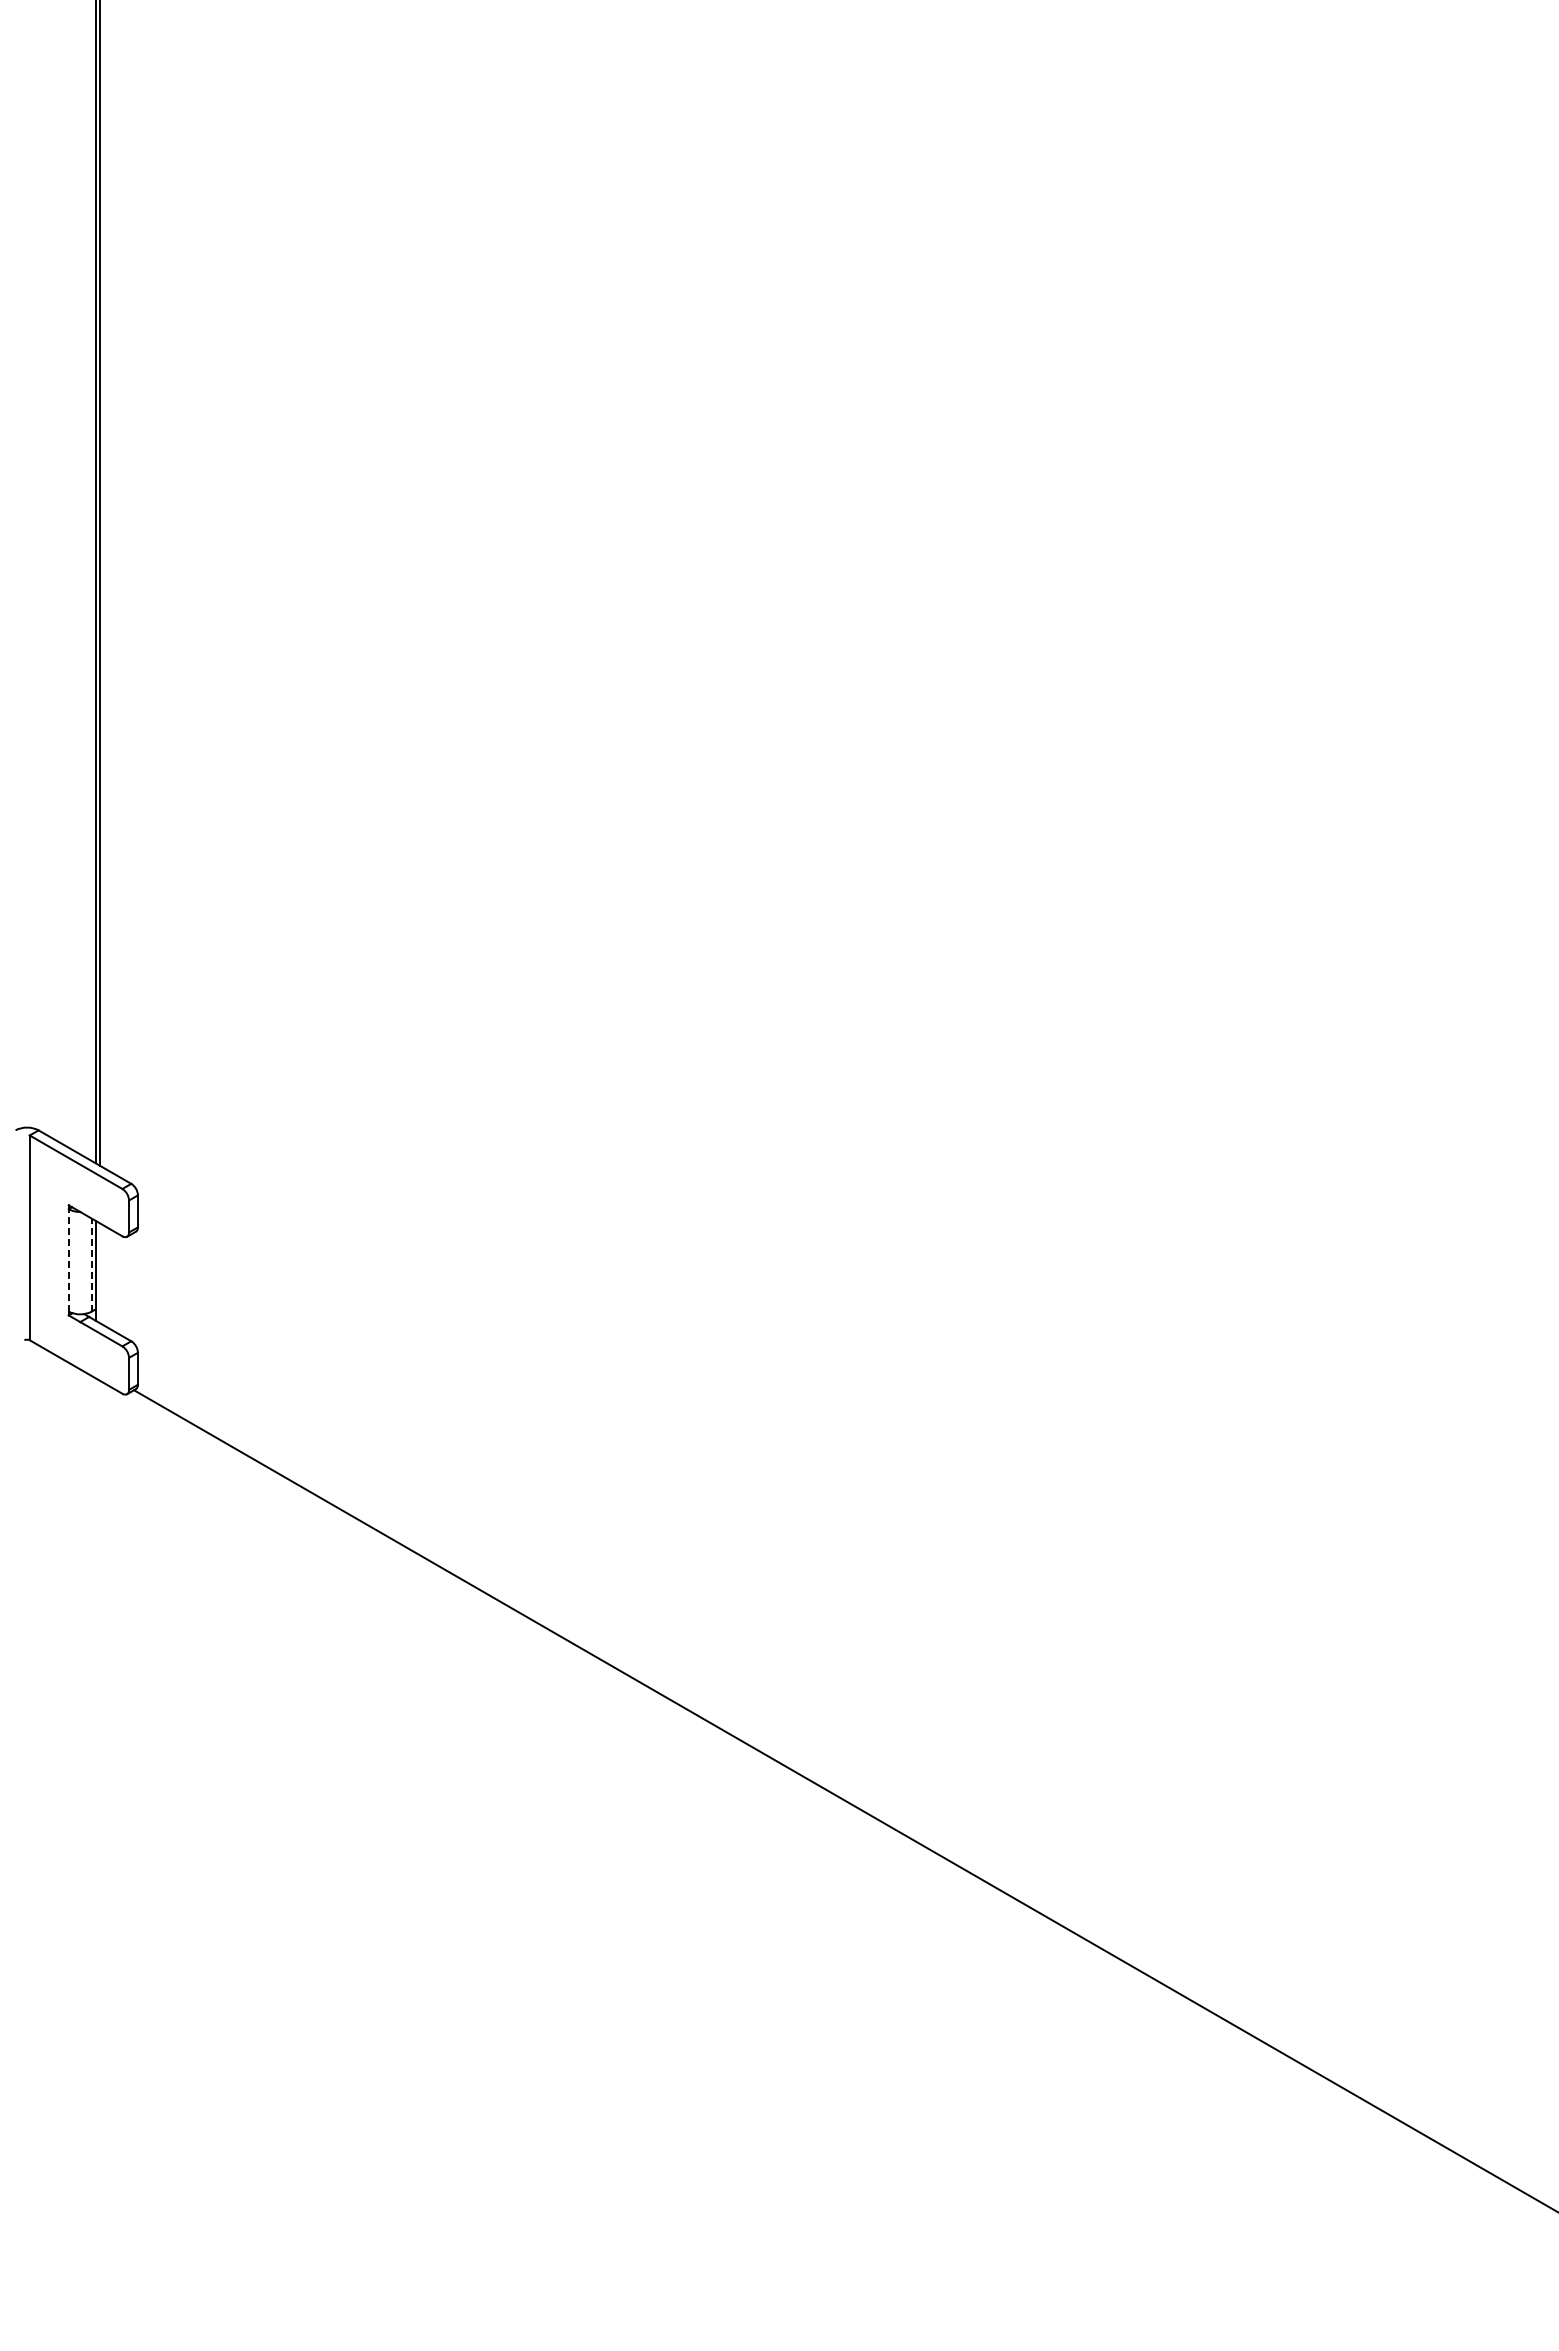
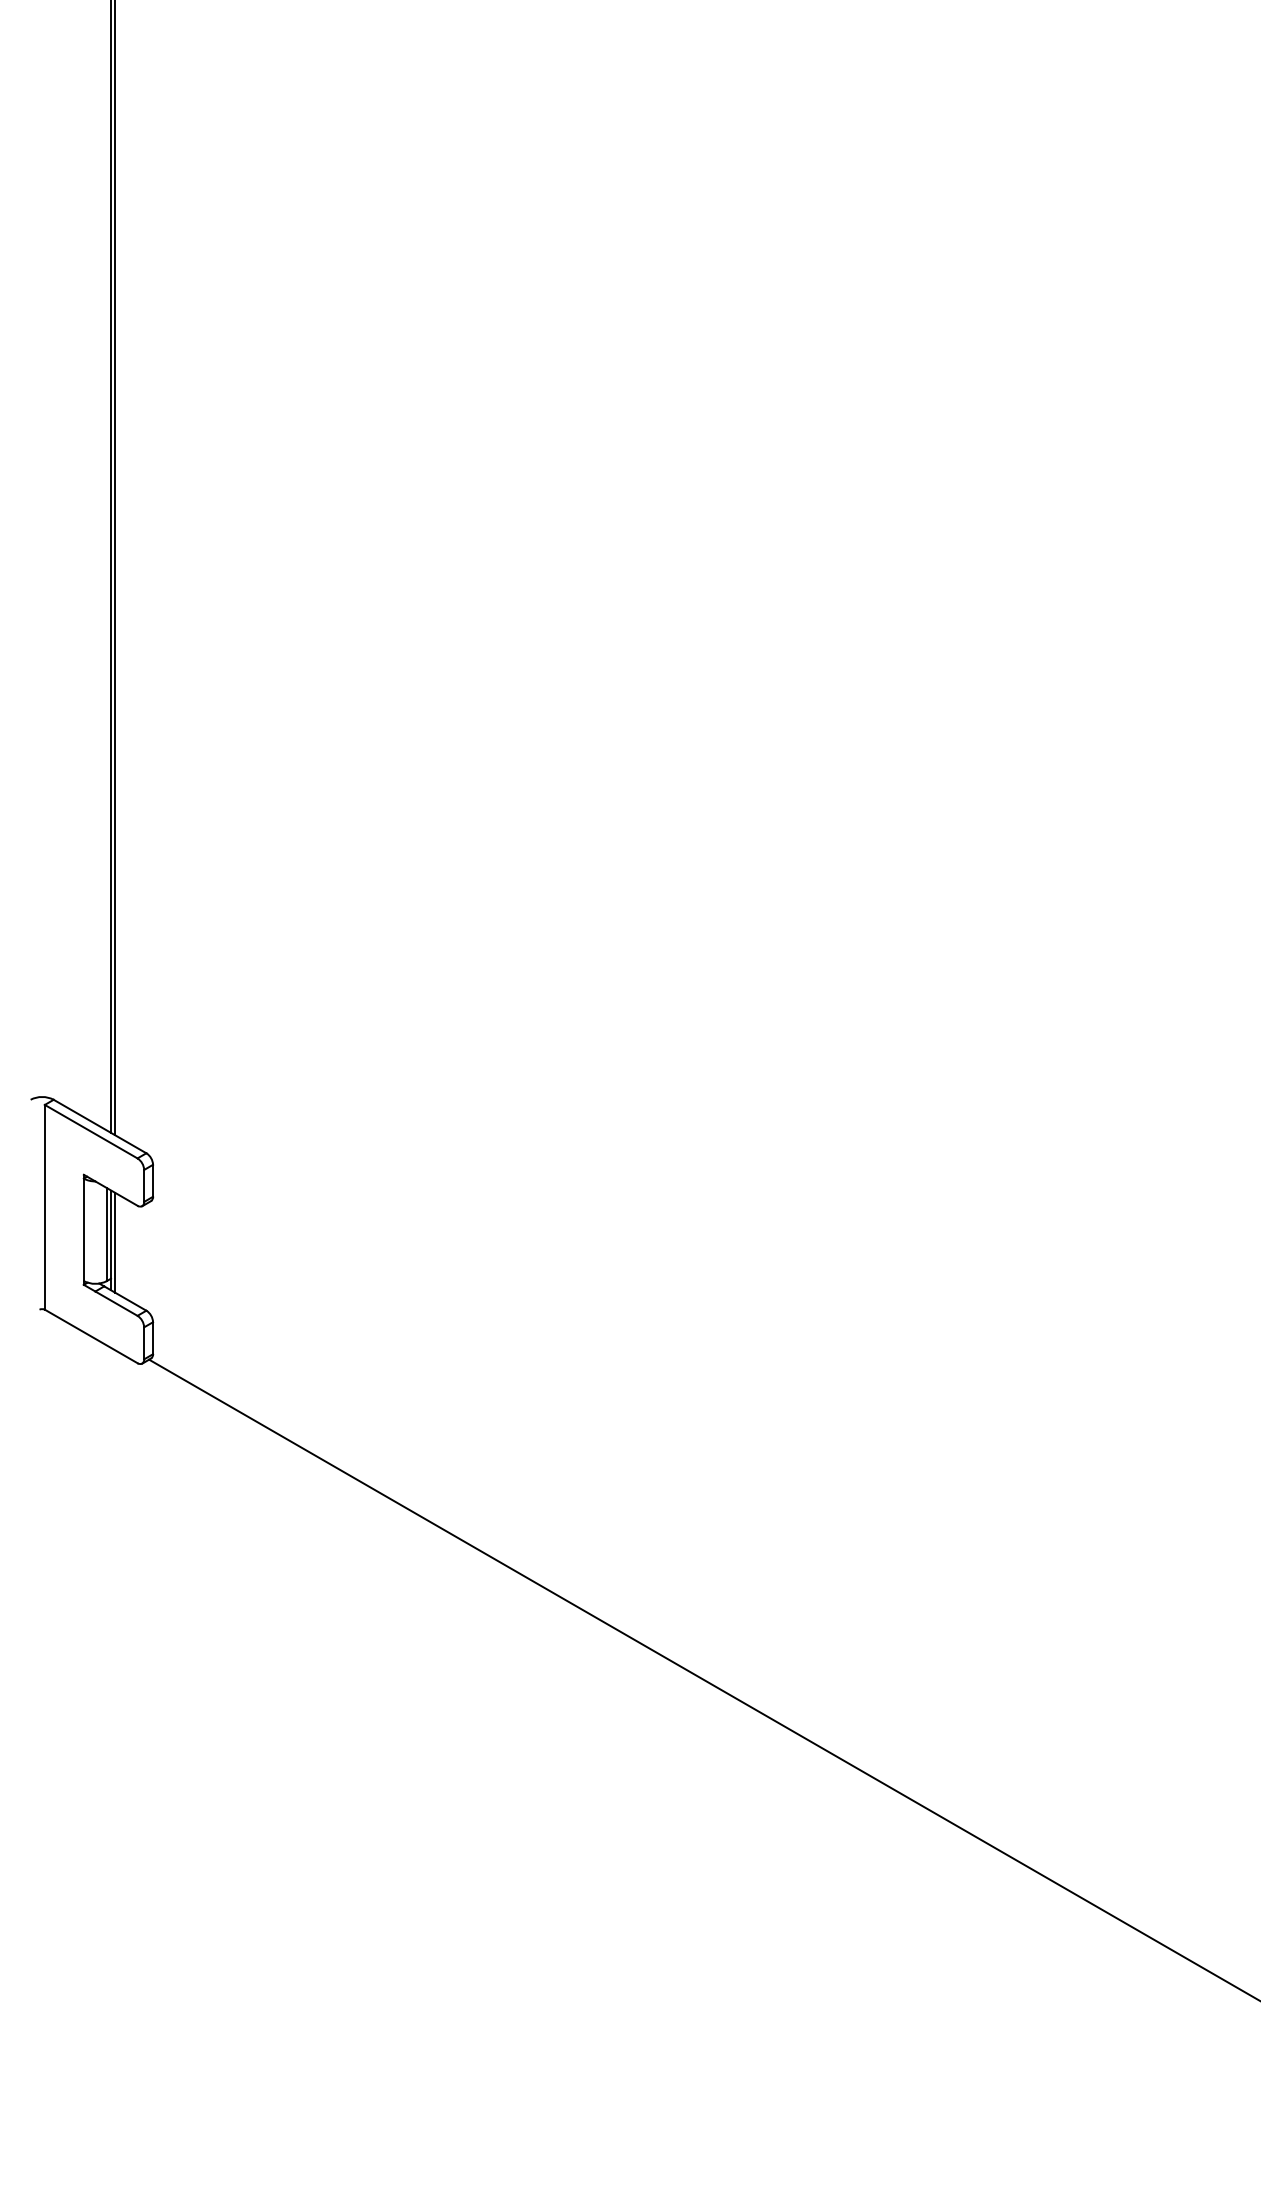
line: (68, 1259) -> (83, 1228), dashed -> solid
line: (91, 1264) -> (106, 1233), dashed -> solid
line: (99, 1273) -> (114, 1242), added

